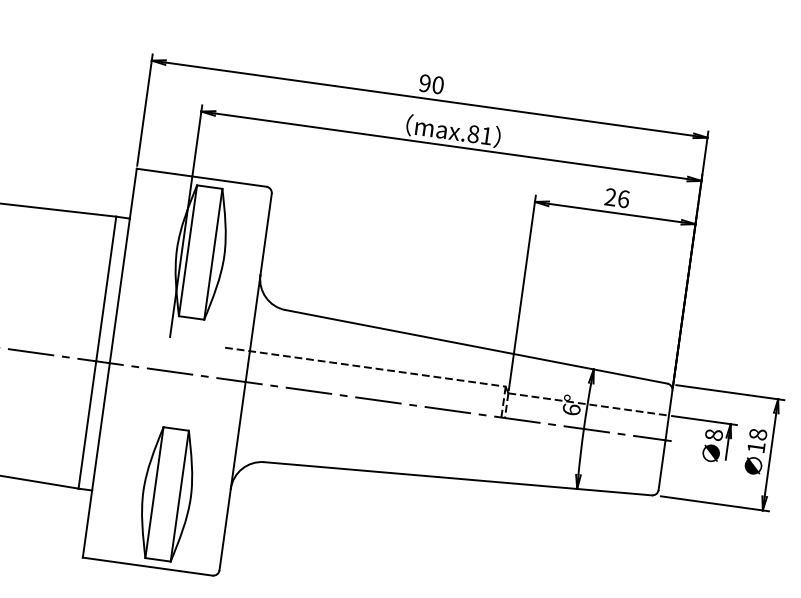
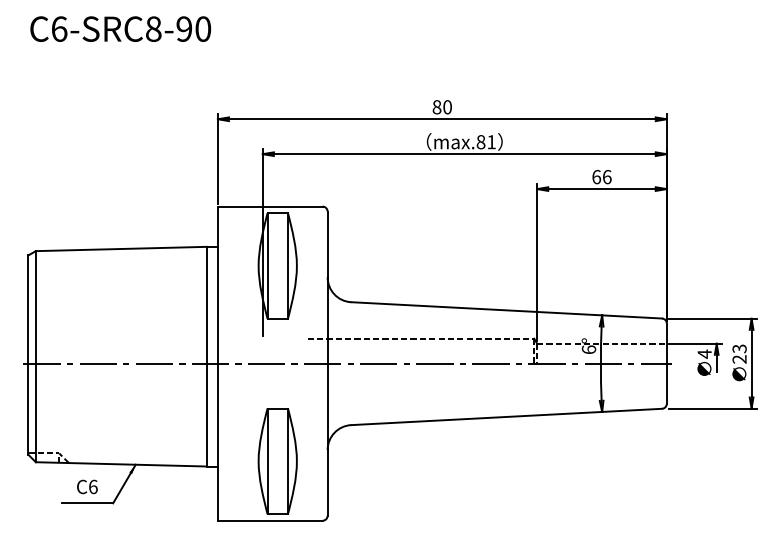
text: (424, 83) -> (436, 107), 90 -> 80
text: (610, 197) -> (596, 177), 26 -> 66
text: (713, 434) -> (704, 353), 8 -> 4
text: (757, 440) -> (739, 353), 18 -> 23

